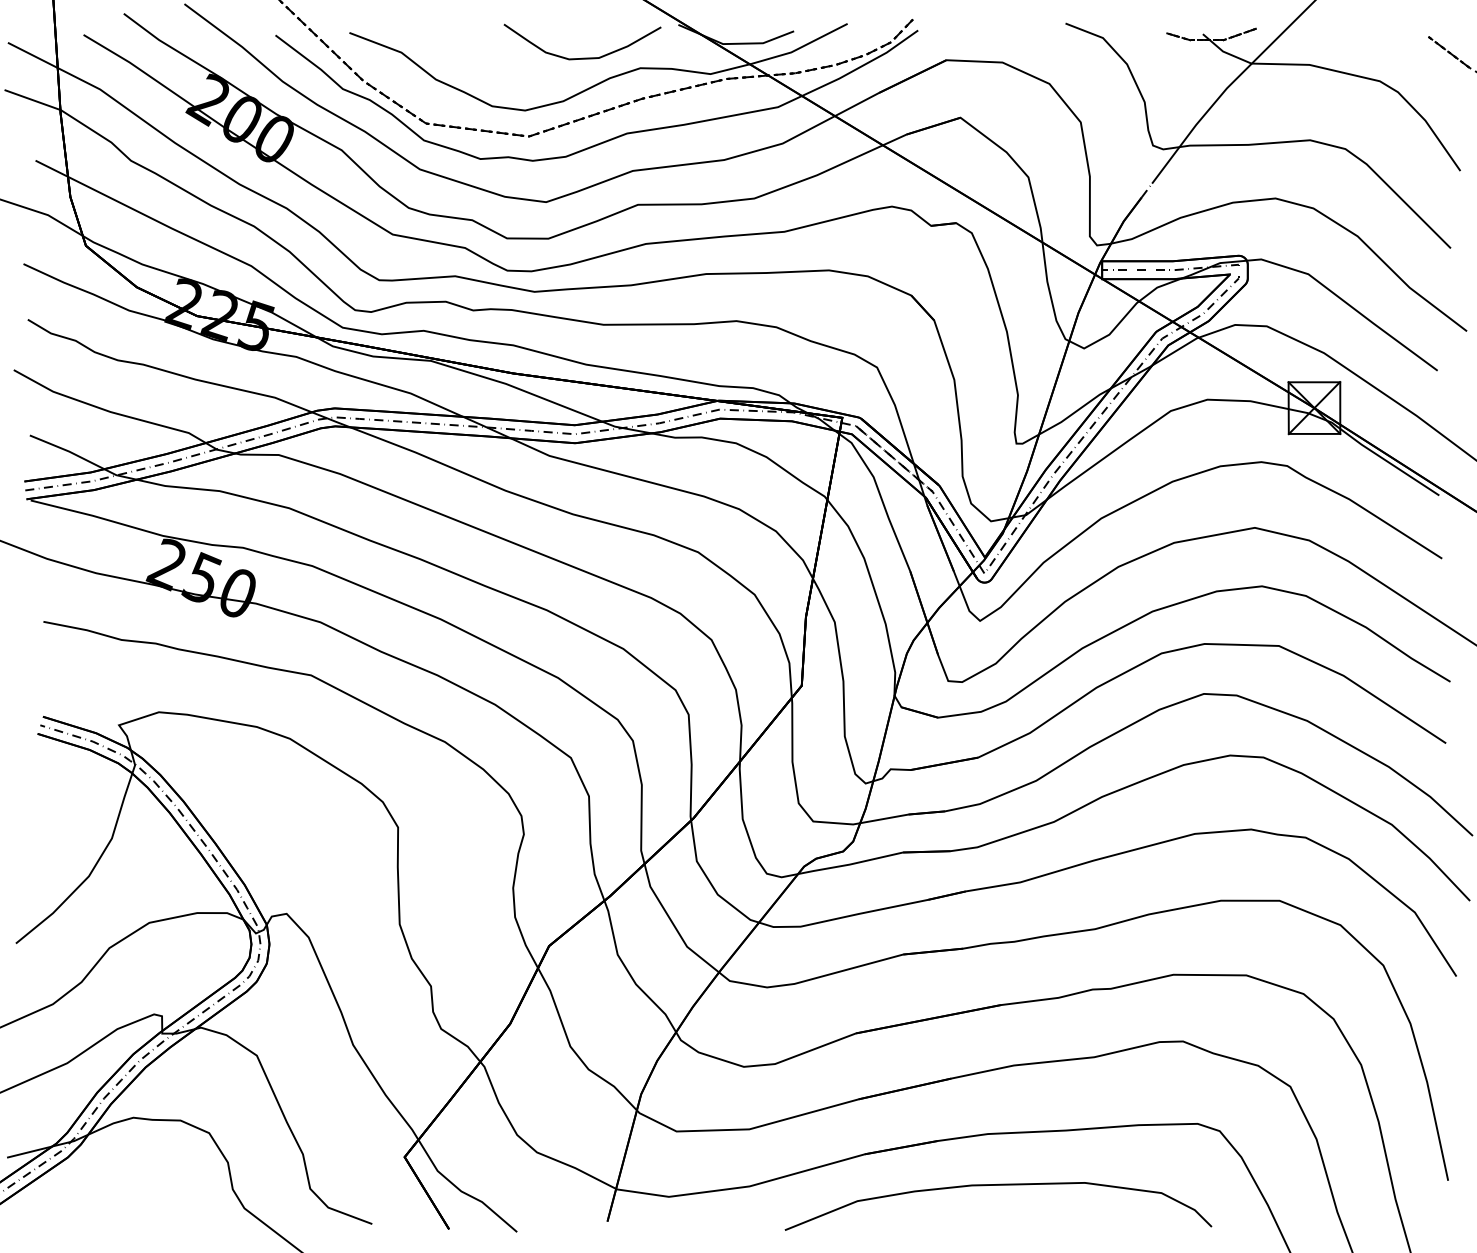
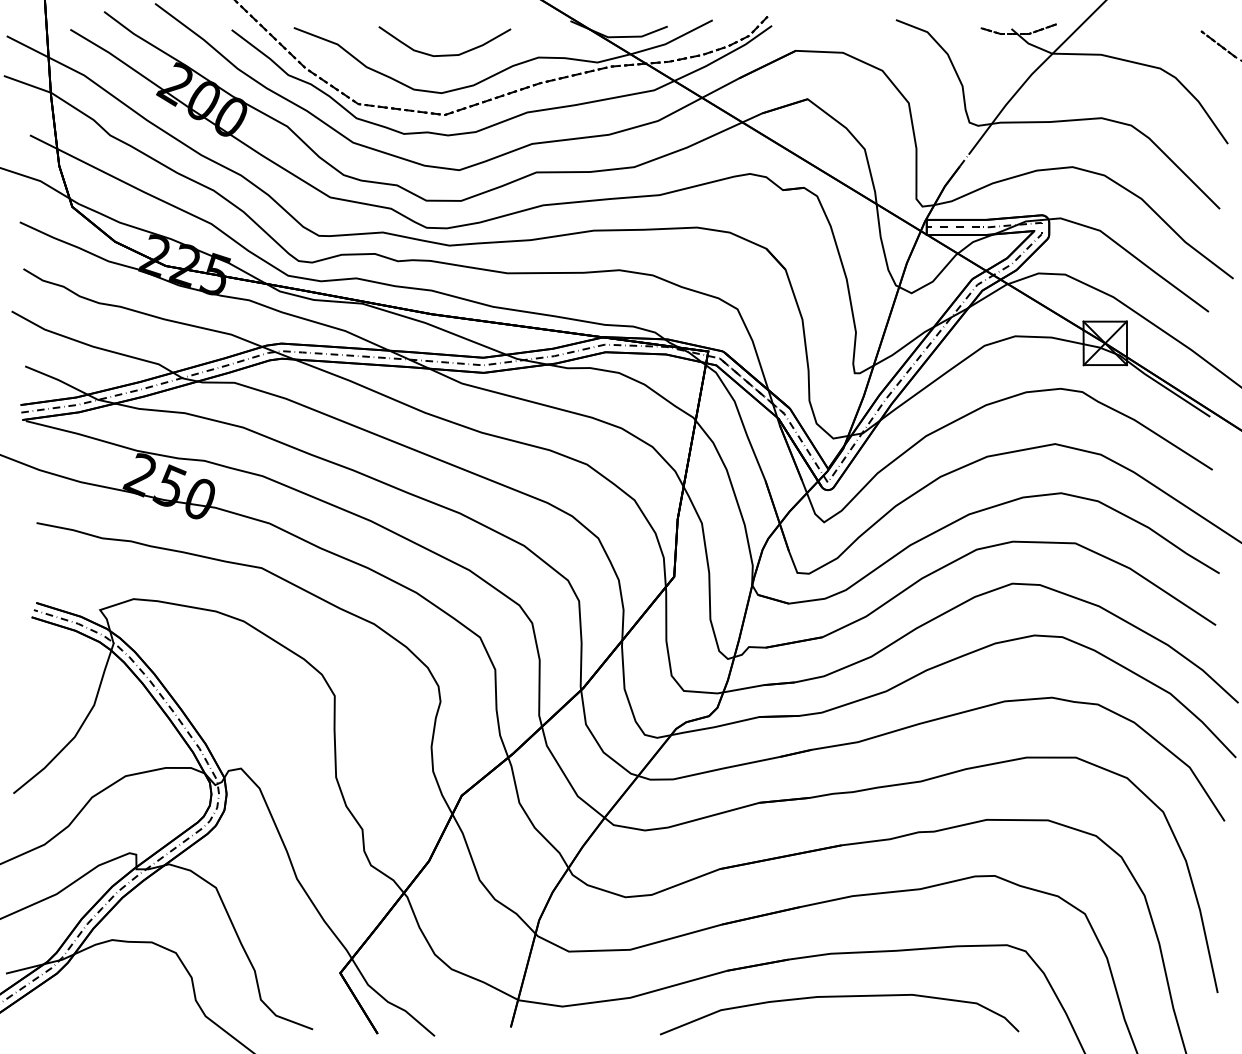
curve: (582, 57) -> (444, 54), moved

